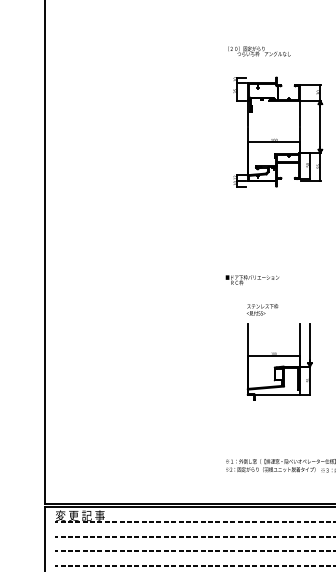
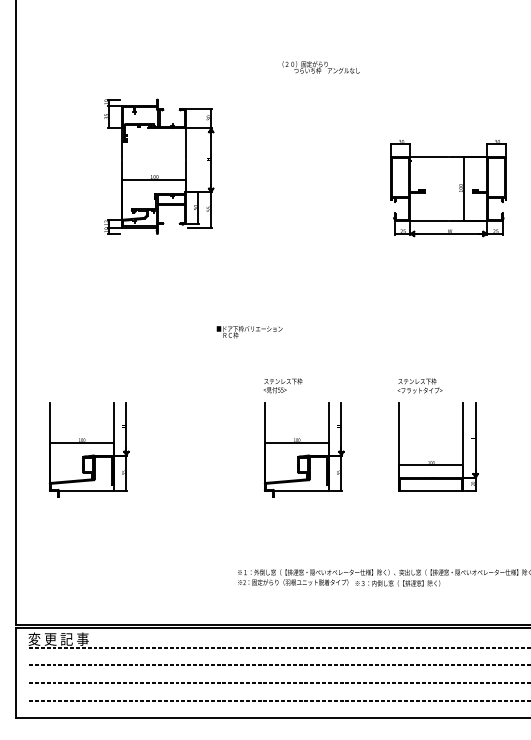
text: (258, 51) -> (320, 67), moved
part: (278, 131) -> (159, 166), moved
text: (252, 280) -> (249, 332), moved
part: (104, 361) -> (88, 449), added

